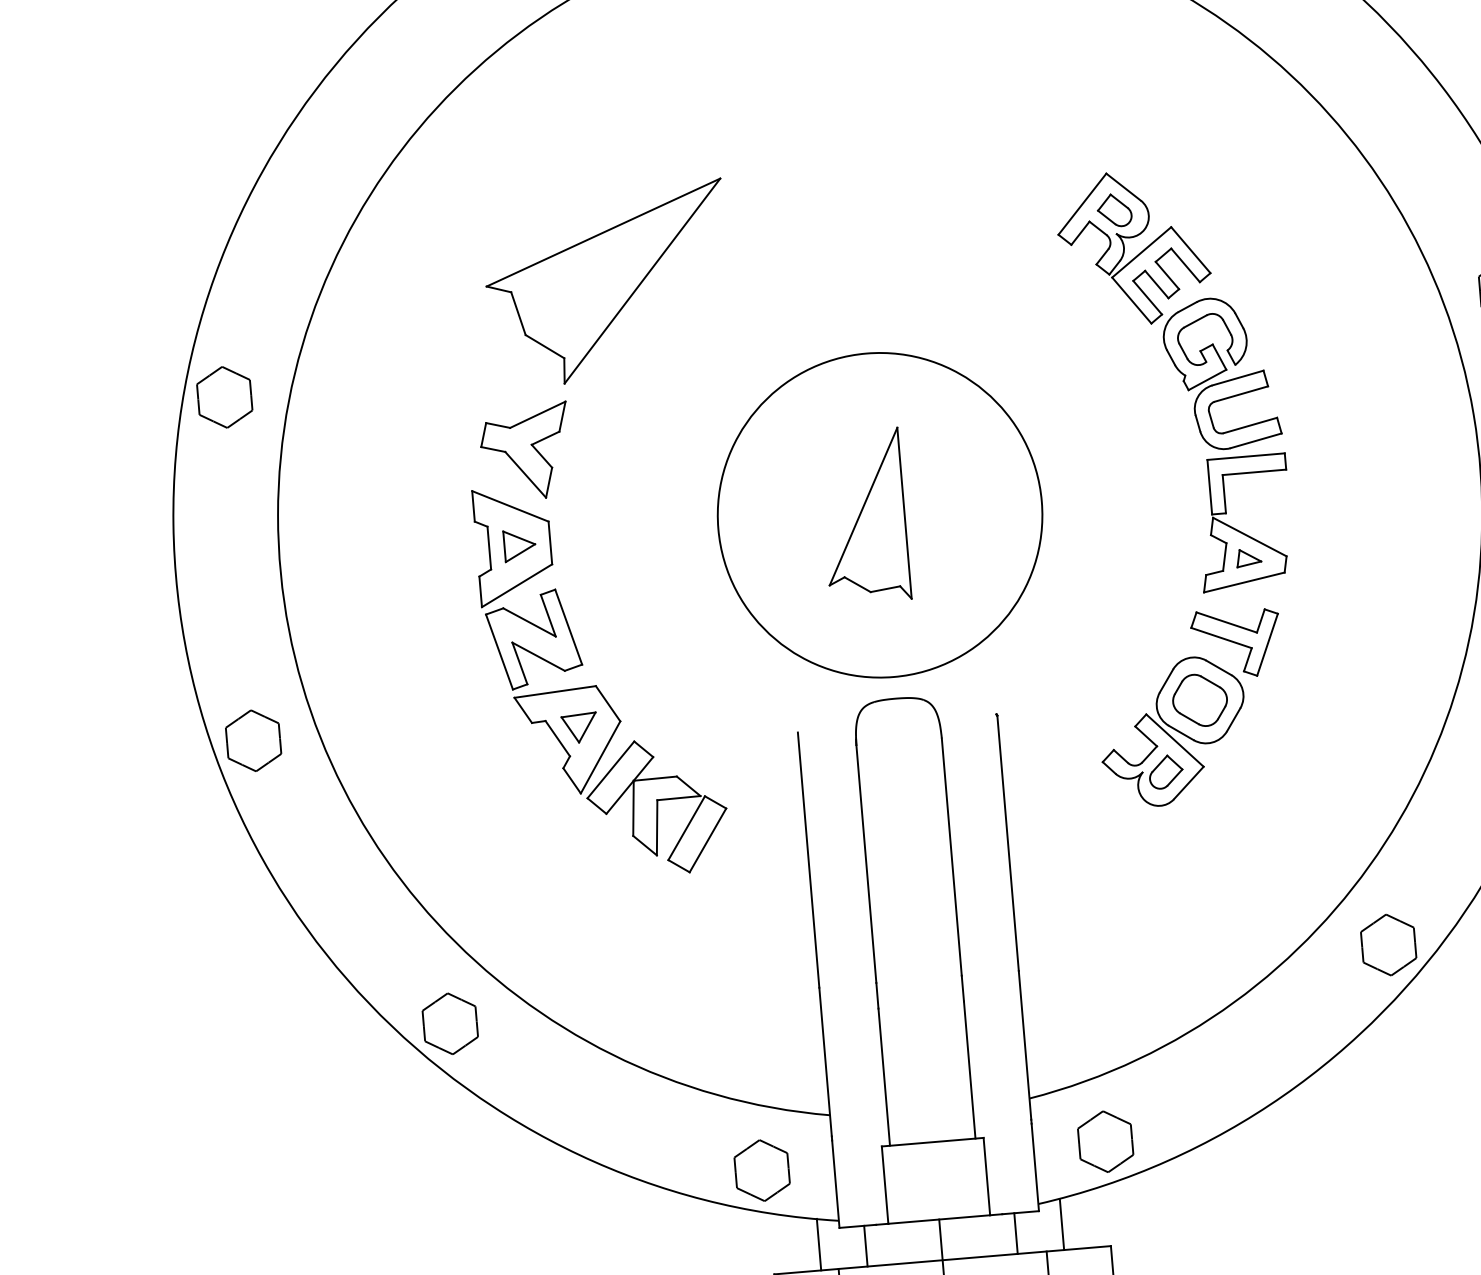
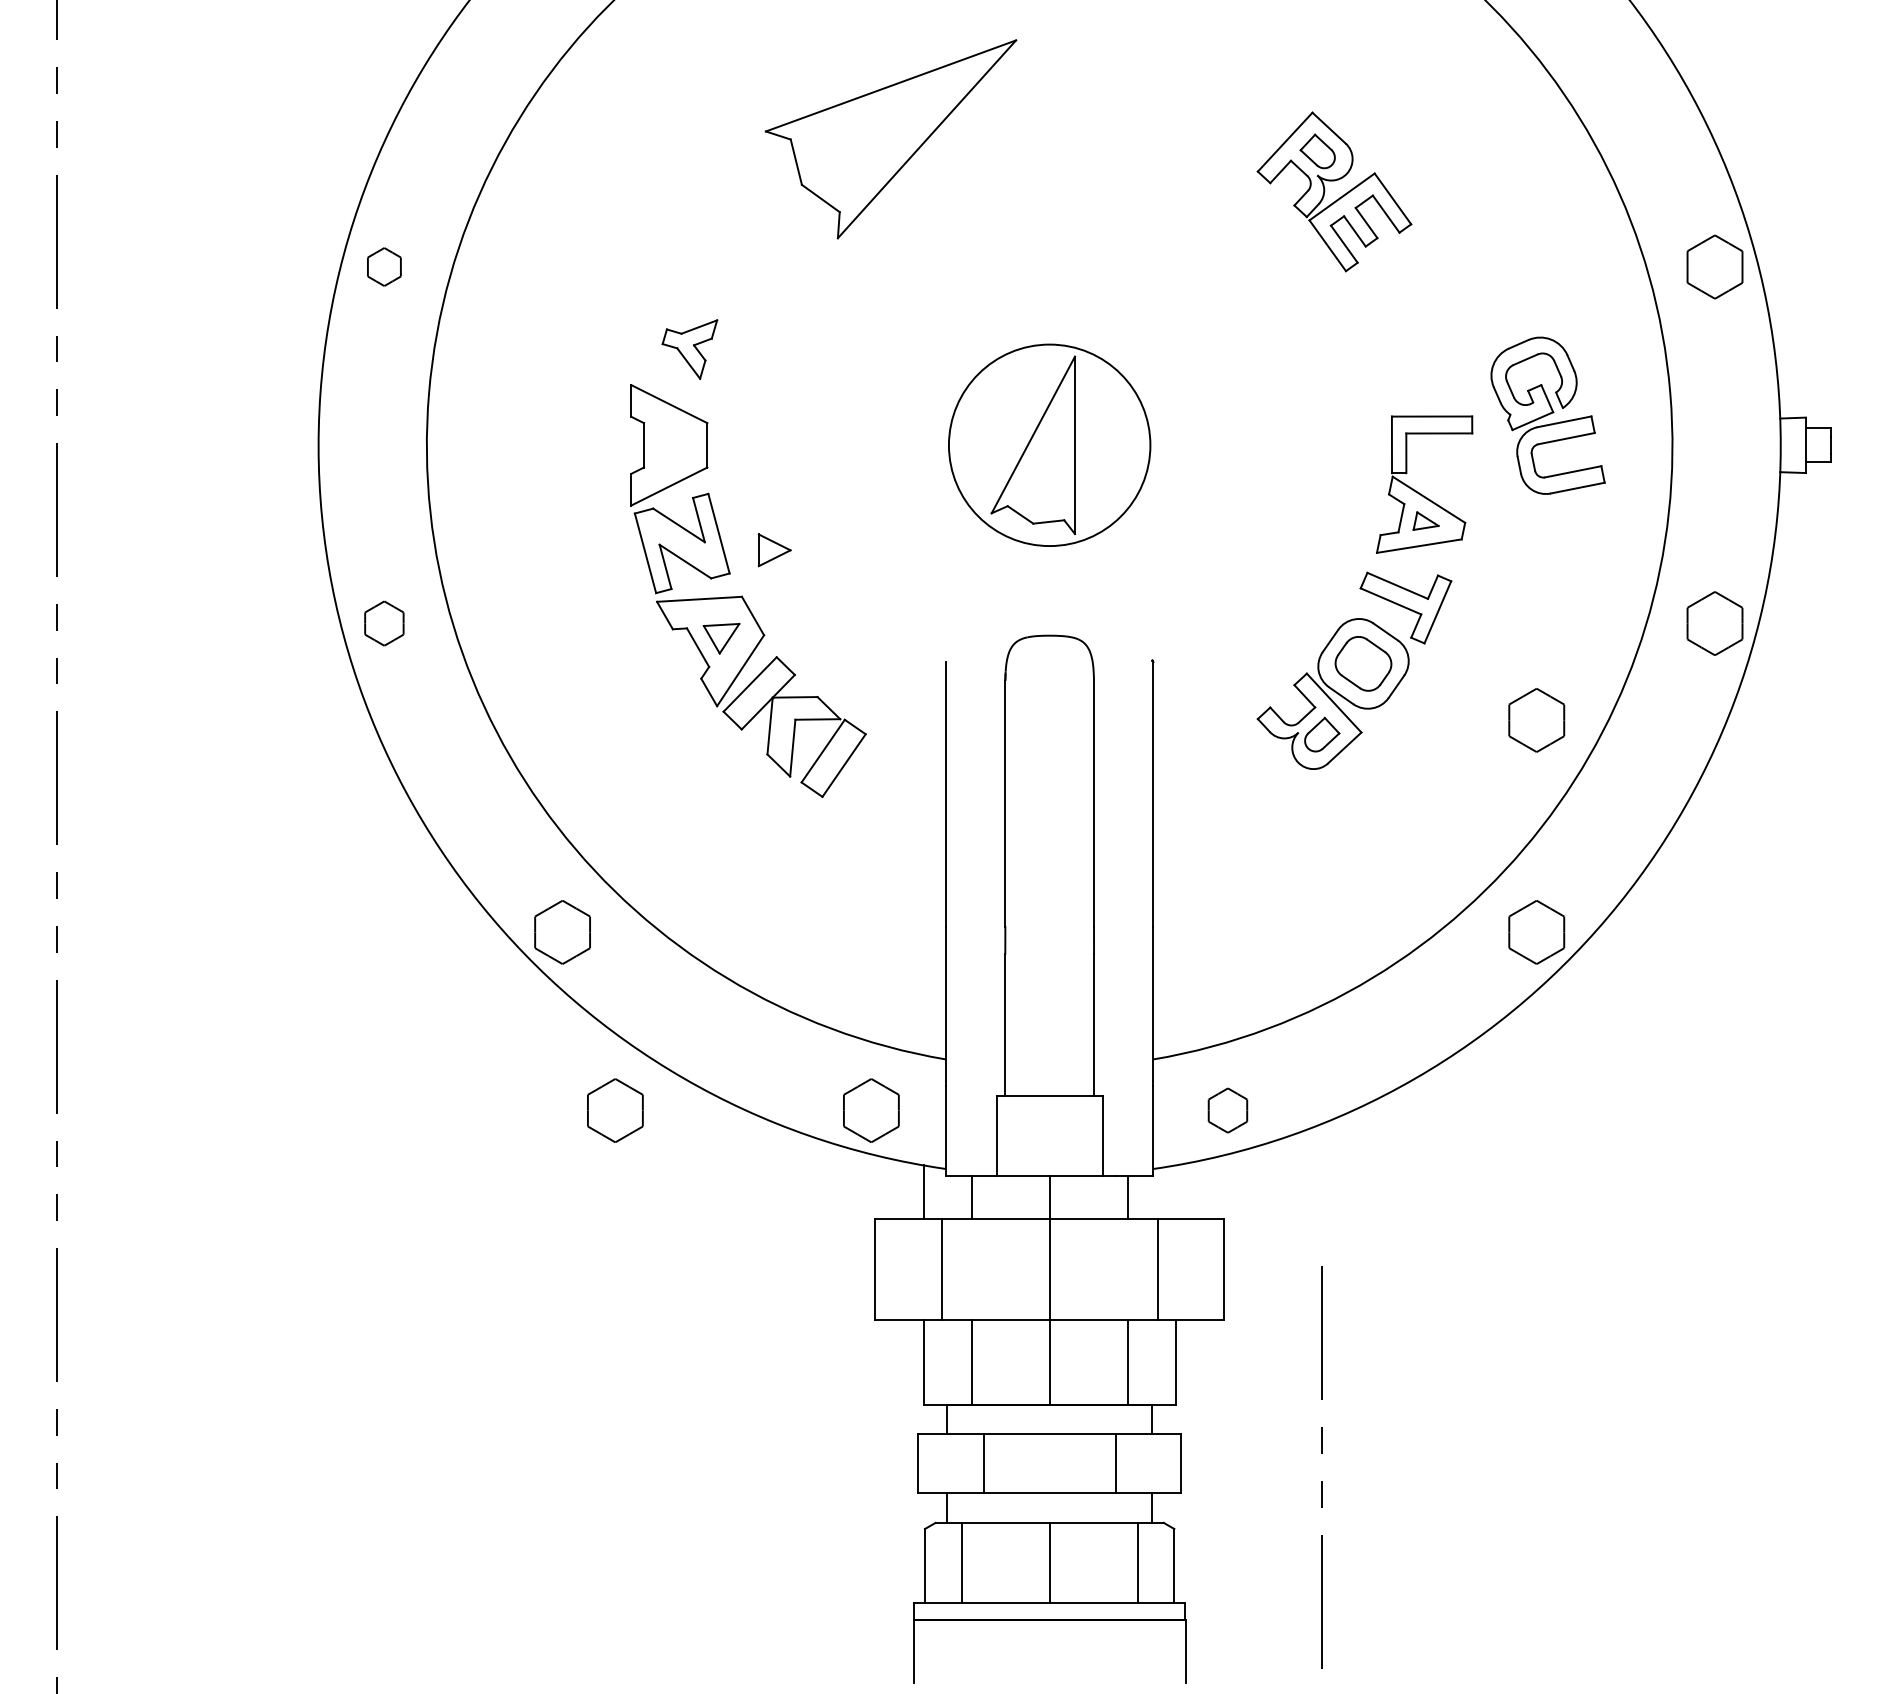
part: (607, 284) -> (890, 139), moved
part: (1221, 373) -> (1547, 415), moved
part: (224, 396) -> (384, 266), size x0.6
part: (525, 452) -> (689, 349), size x0.6
circle: (879, 515) -> (1049, 445), size x0.6
part: (519, 545) -> (774, 550), moved
part: (253, 740) -> (384, 623), size x0.7
part: (1371, 740) -> (1536, 720), added
part: (1105, 1141) -> (1227, 1110), size x0.7
part: (515, 1191) -> (615, 1110), added
line: (1061, 1223) -> (1175, 1191), removed

